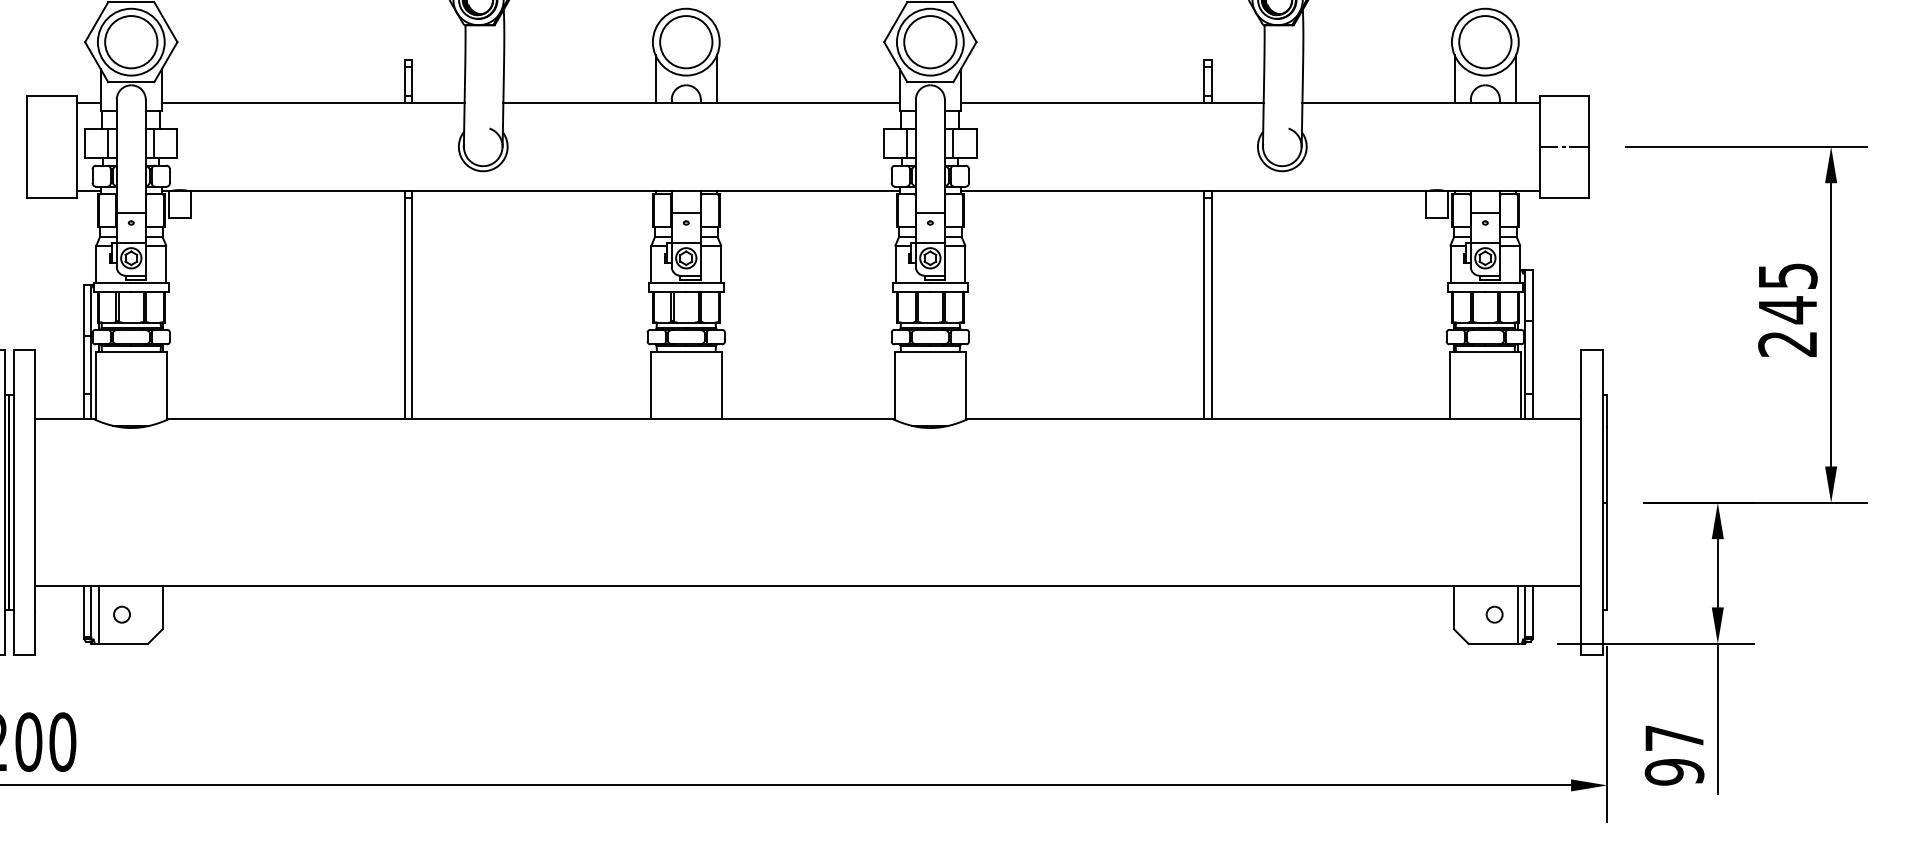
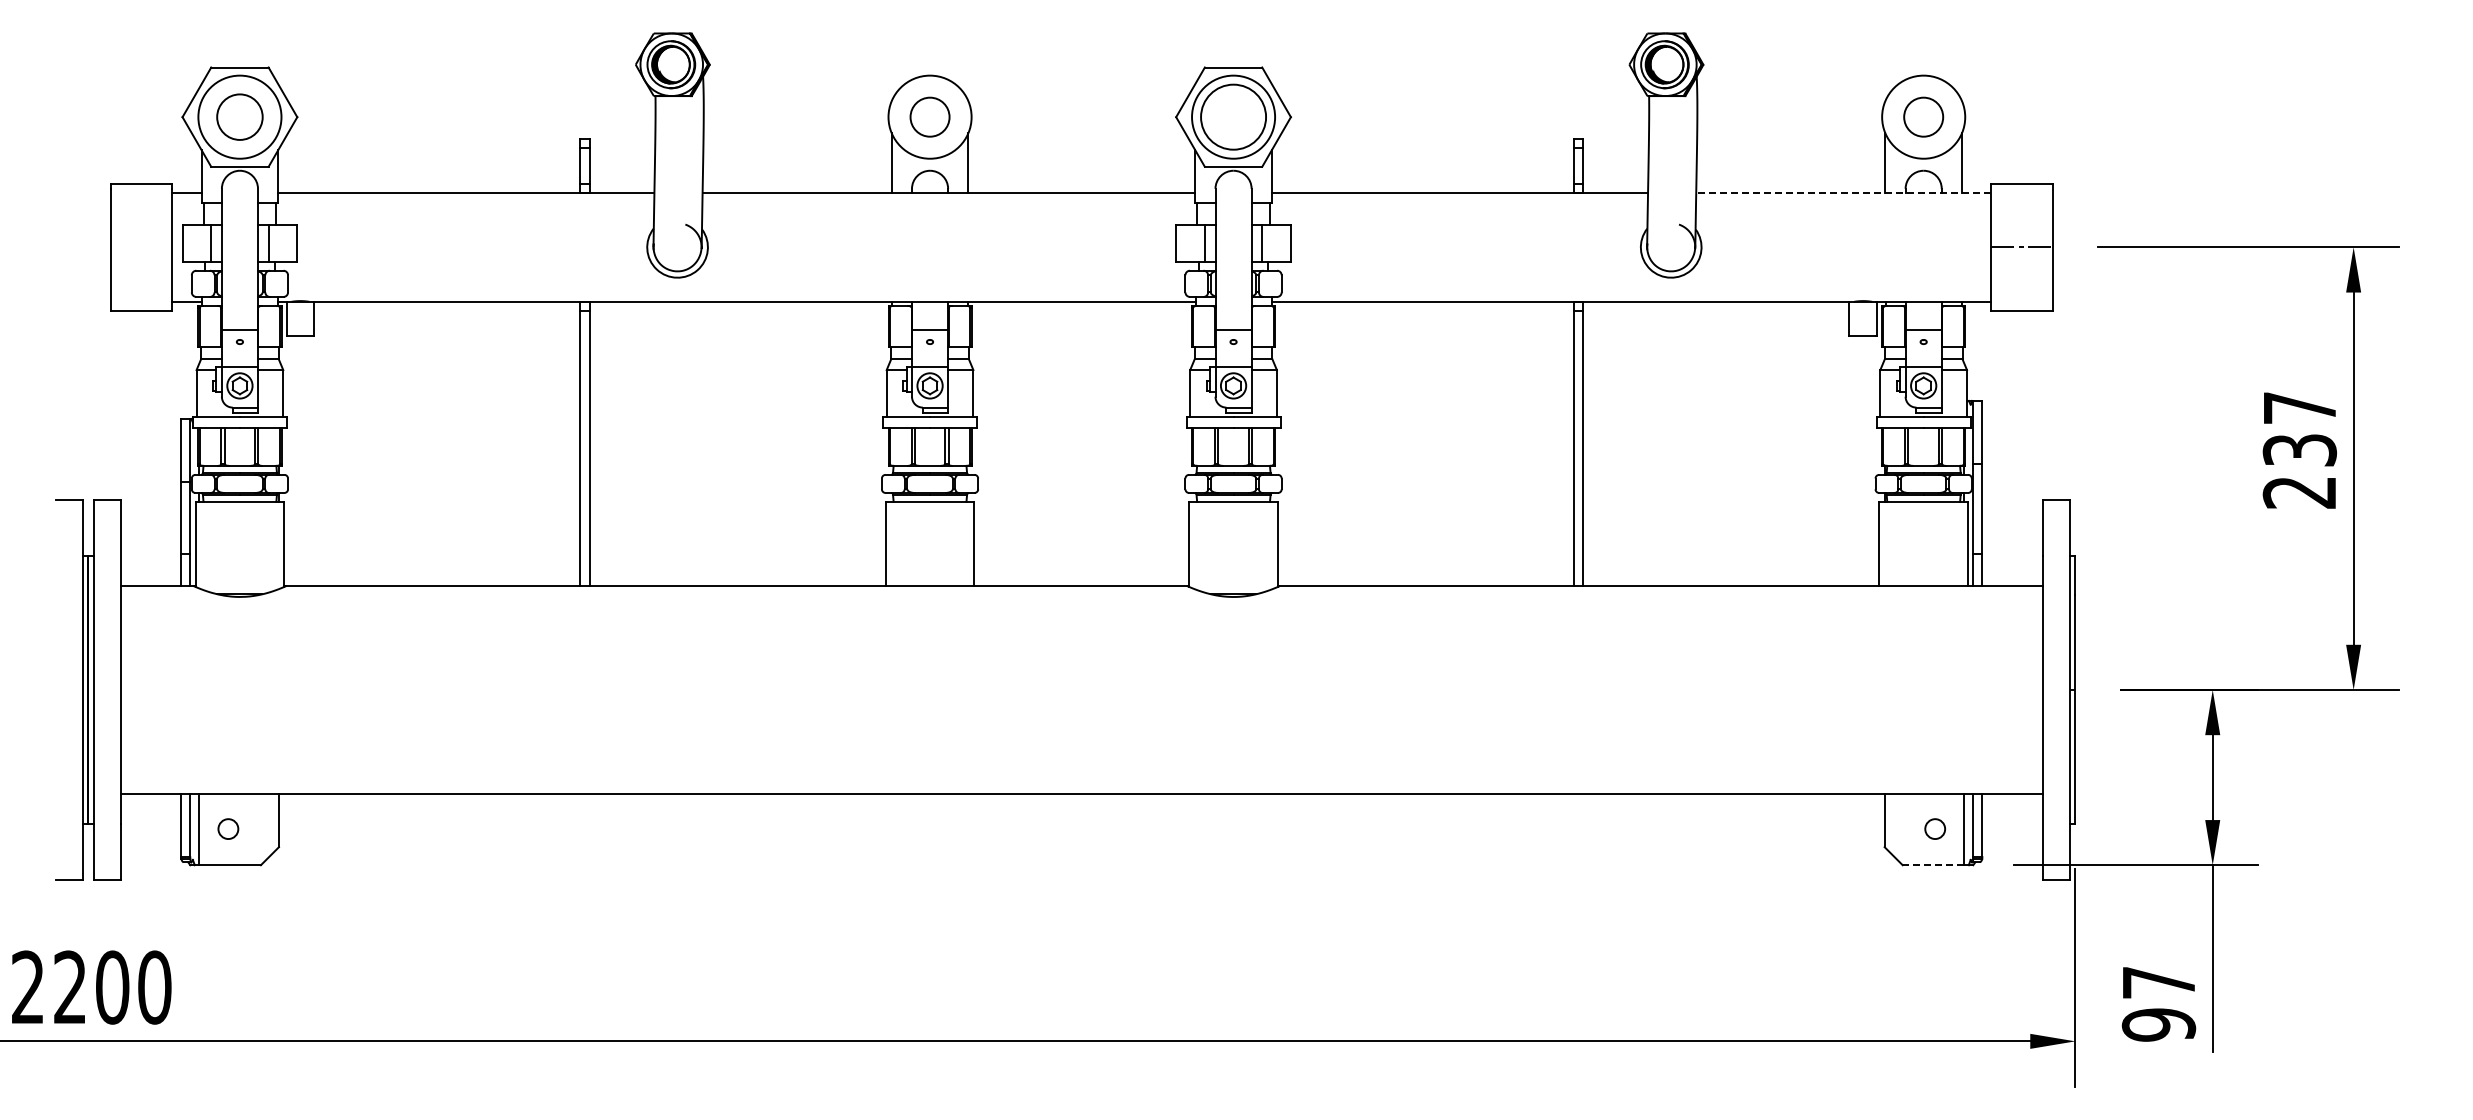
circle: (130, 41) -> (239, 116), size x0.7
circle: (685, 41) -> (929, 116), size x0.6
circle: (1485, 41) -> (1923, 116), size x0.6
line: (1420, 102) -> (1843, 192), solid -> dashed
text: (1787, 294) -> (2299, 430), 245 -> 237
line: (1493, 643) -> (1933, 865), solid -> dashed

